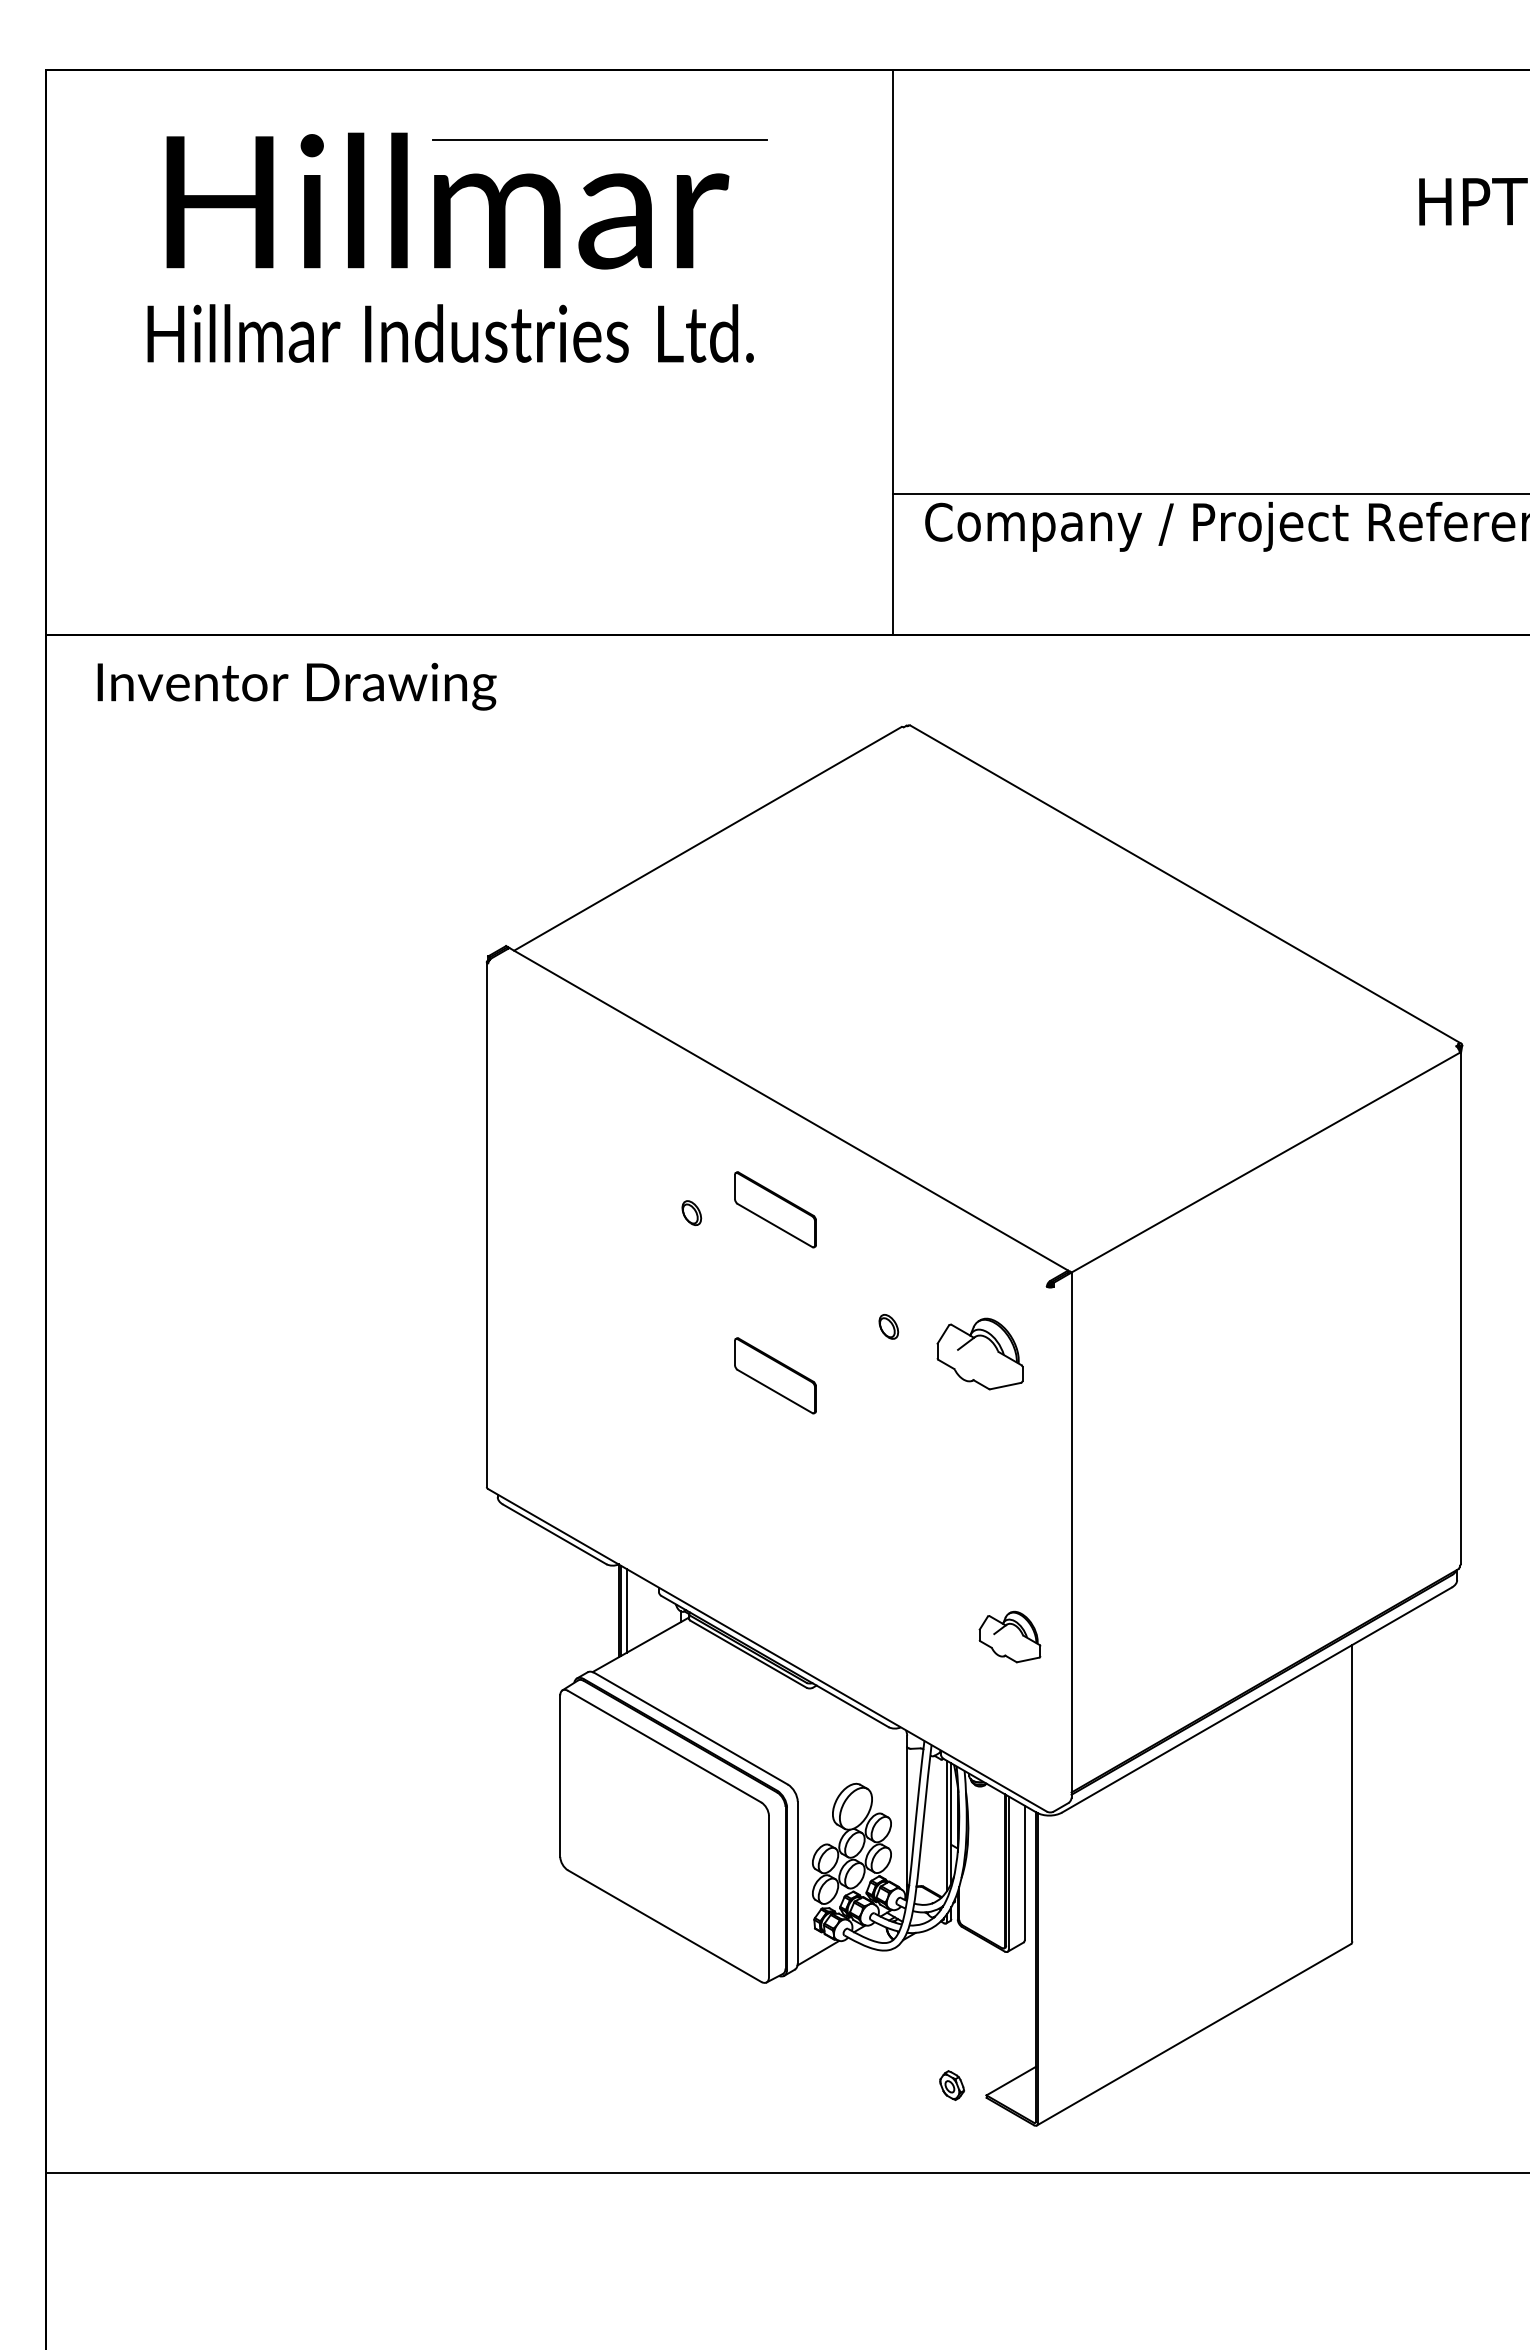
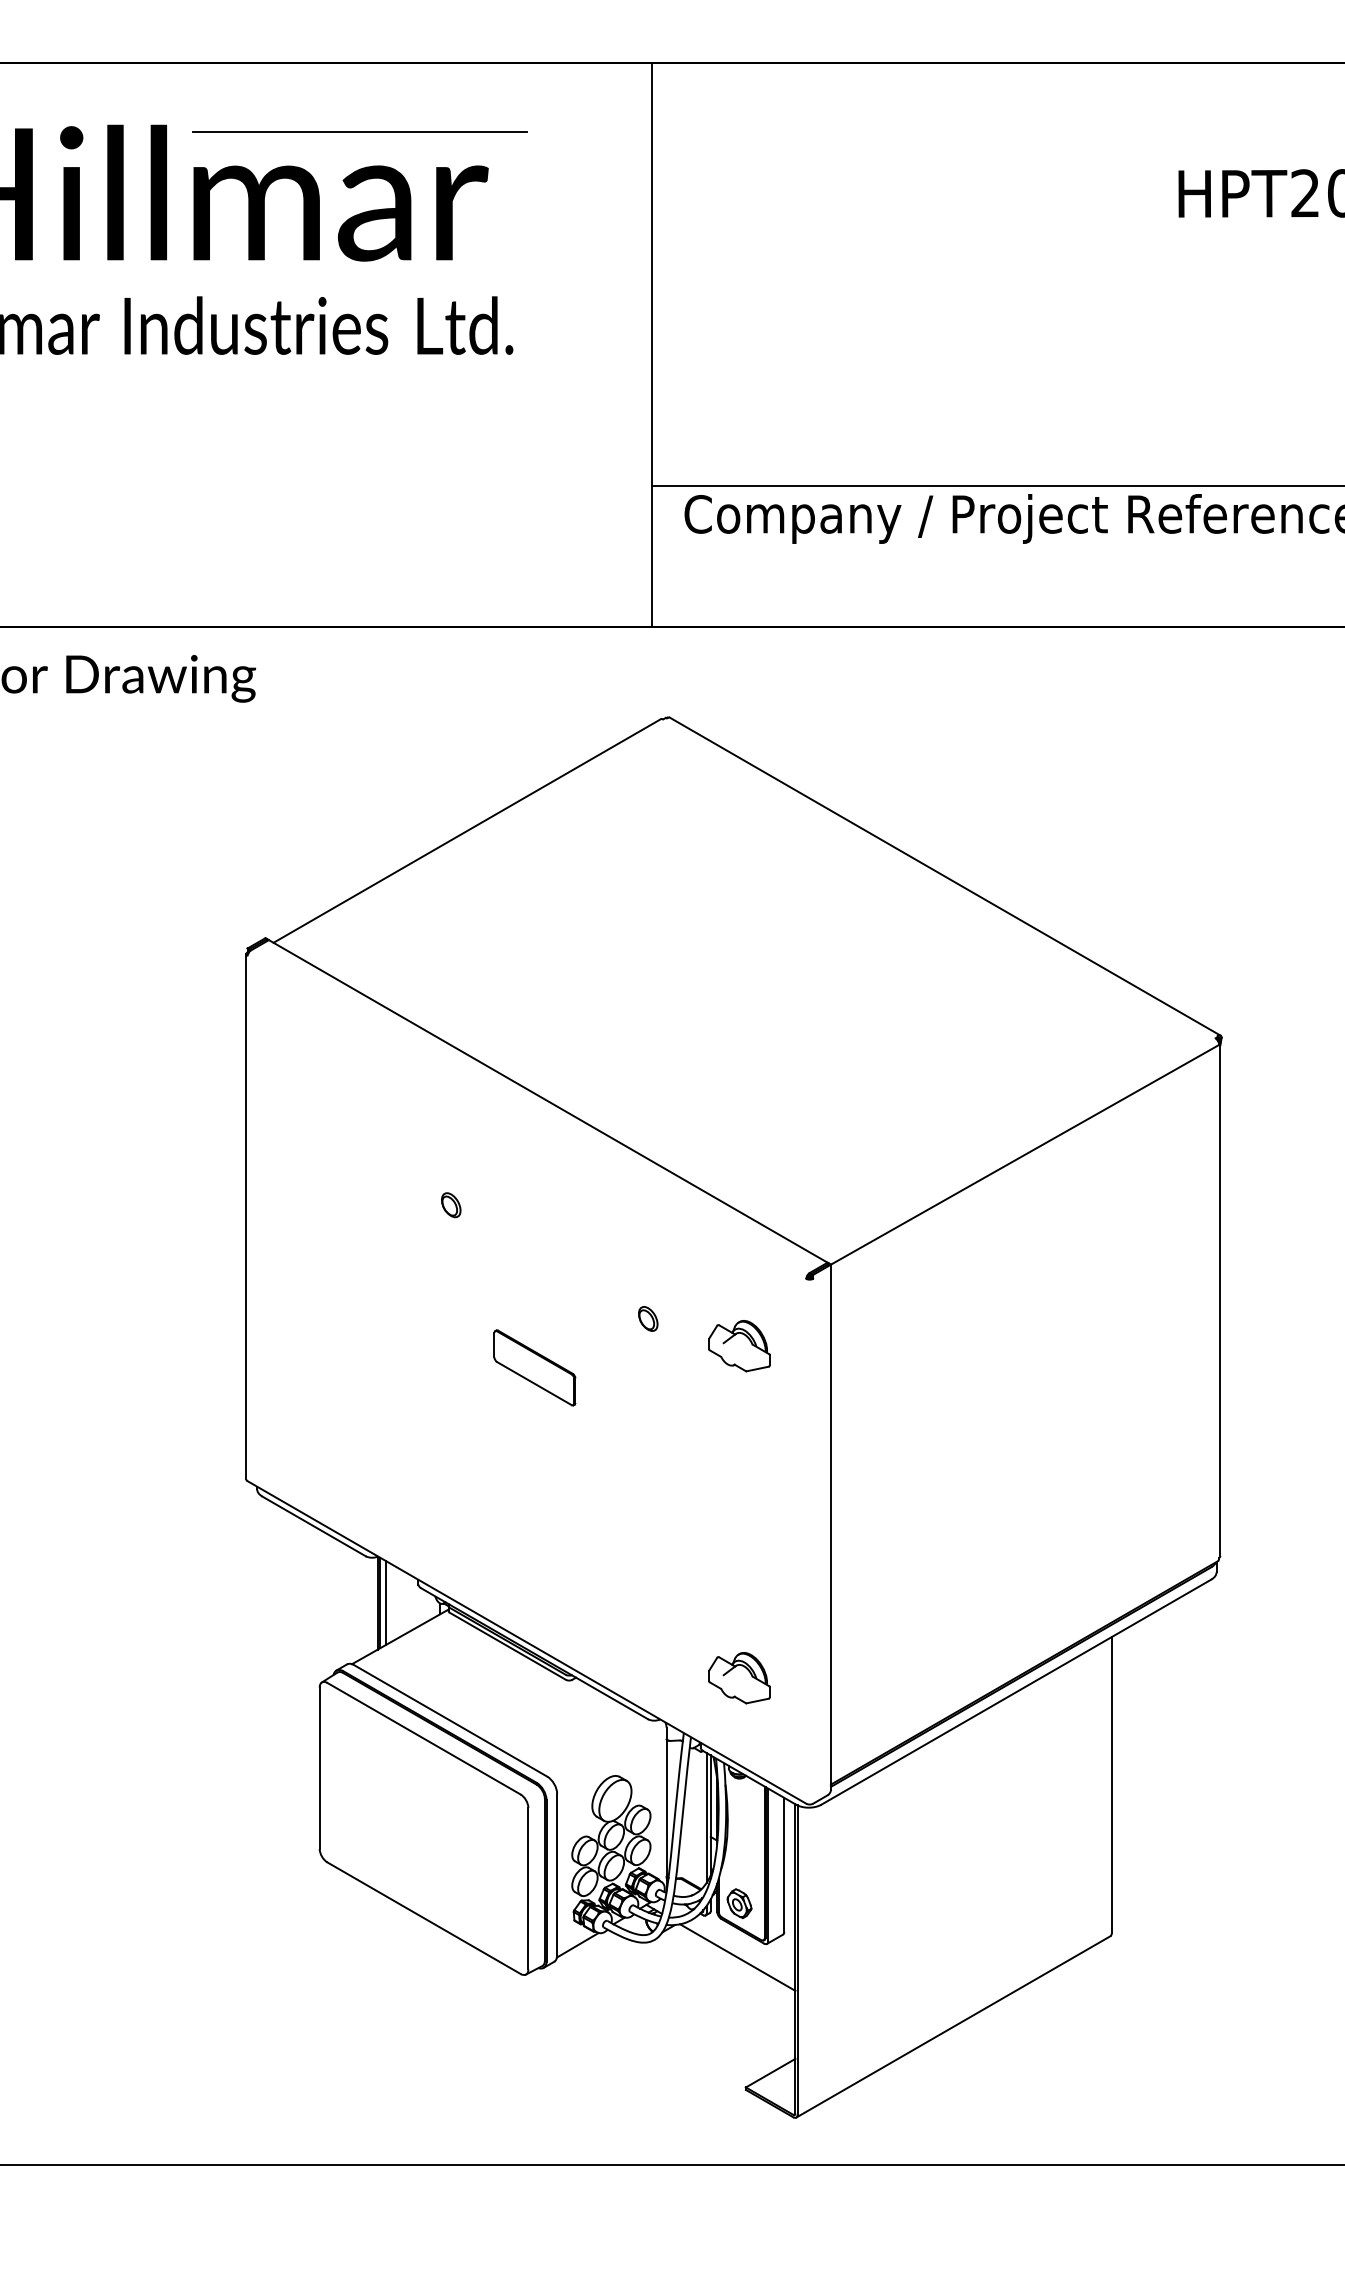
part: (775, 1209) -> (534, 1201), removed
part: (979, 1353) -> (738, 1345), size x0.71
part: (1009, 1636) -> (738, 1677), moved
line: (978, 1965) -> (737, 1957), added
part: (952, 2085) -> (739, 1903), moved

